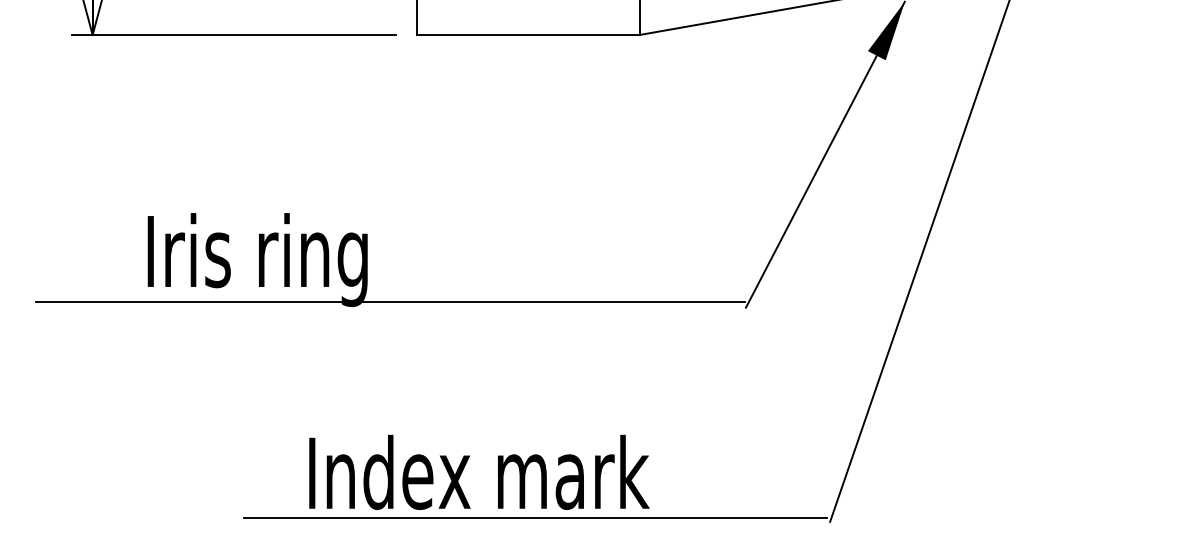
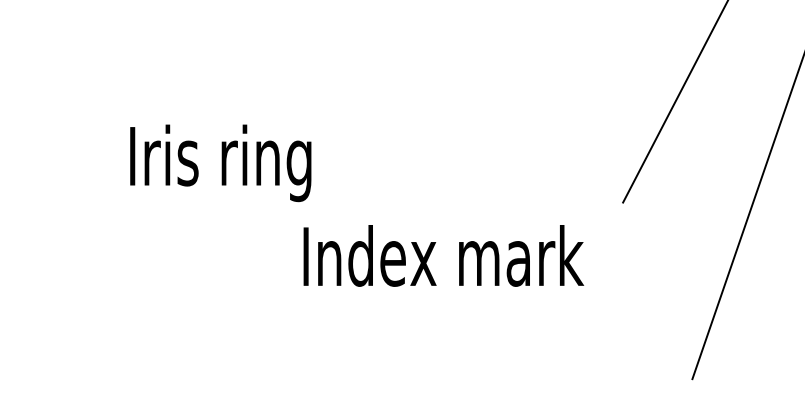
line: (390, 301) -> (330, 197), removed
text: (479, 471) -> (443, 255), moved
line: (535, 518) -> (449, 376), removed

